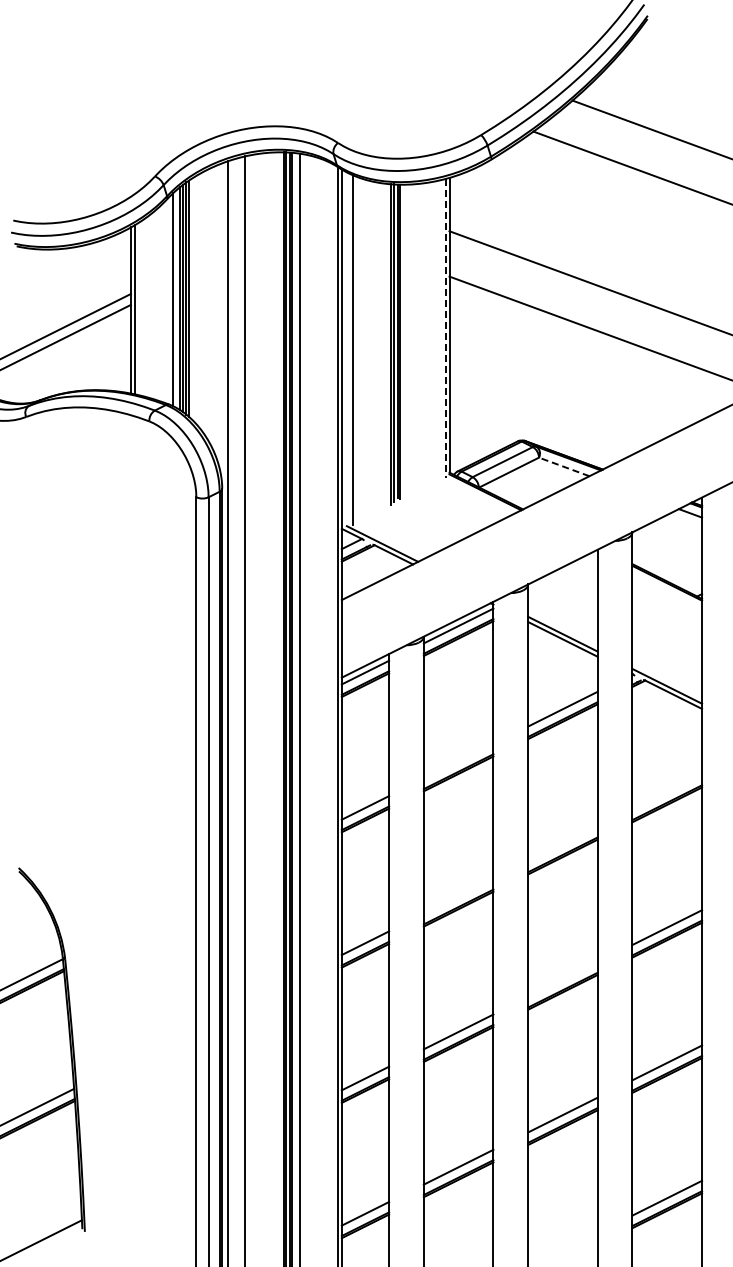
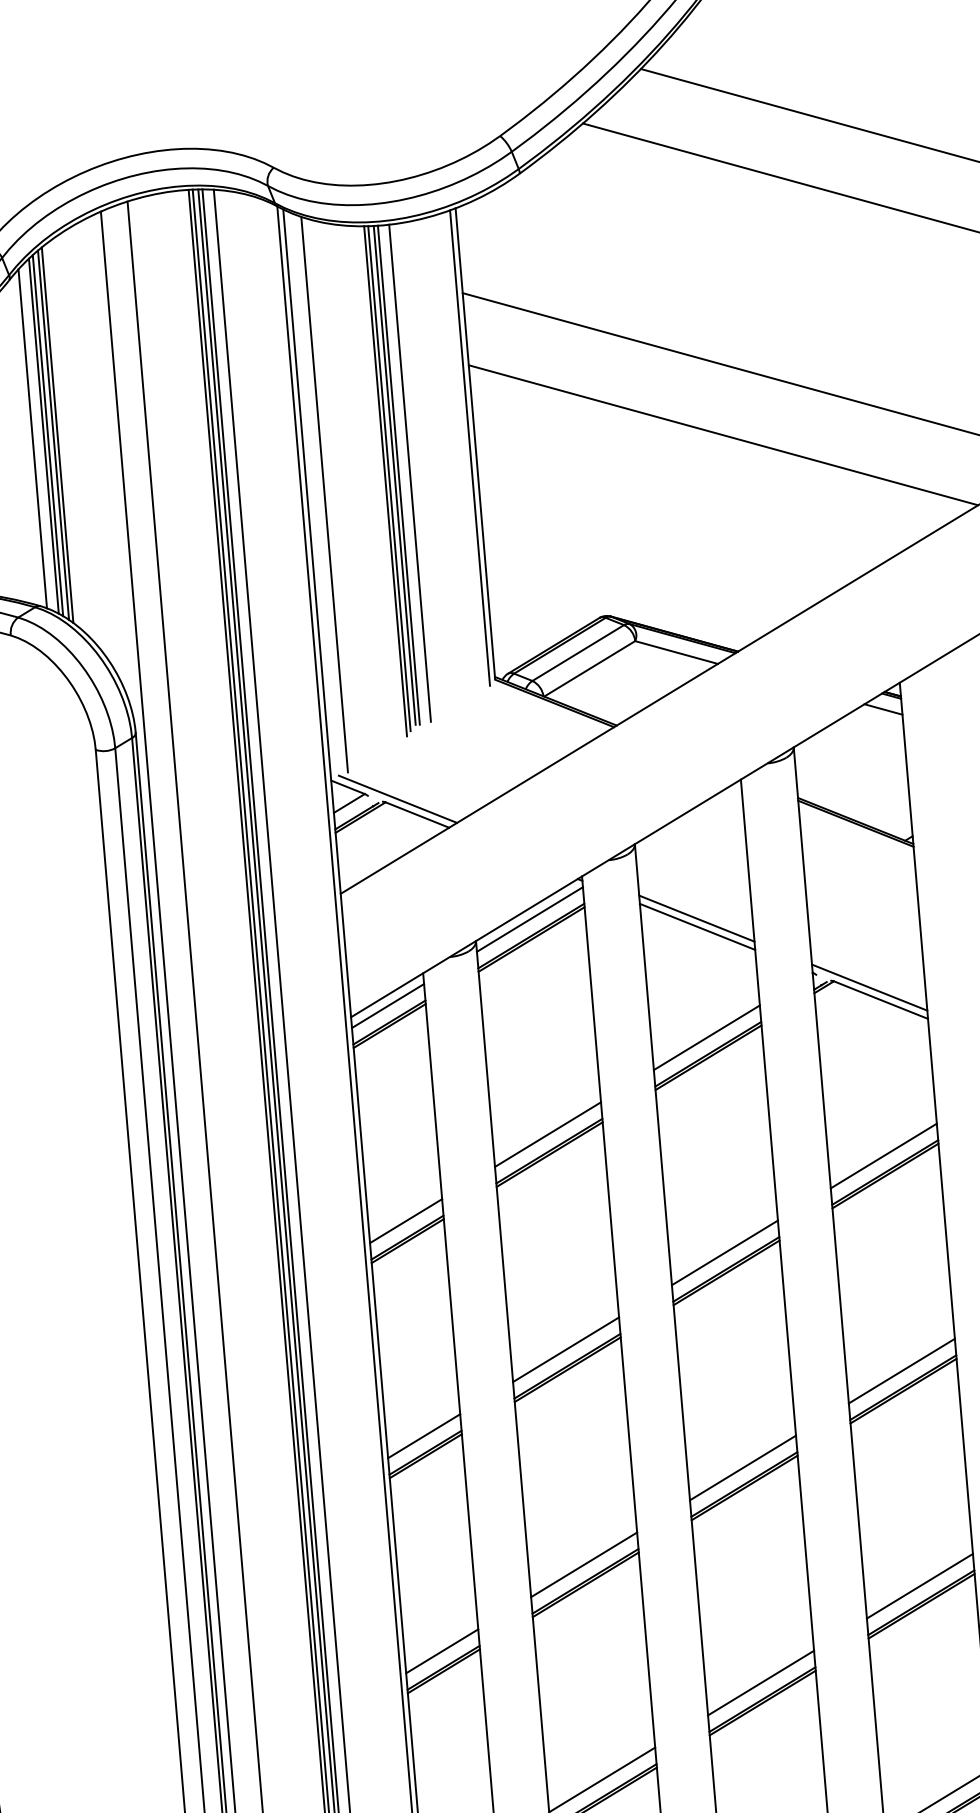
line: (445, 328) -> (469, 448), dashed -> solid
line: (407, 340) -> (410, 472), added
line: (564, 466) -> (676, 651), dashed -> solid
line: (458, 760) -> (547, 1133), added
line: (667, 791) -> (884, 1154), added
line: (562, 844) -> (724, 1253), added
line: (458, 896) -> (565, 1349), added
line: (562, 979) -> (742, 1467), added

